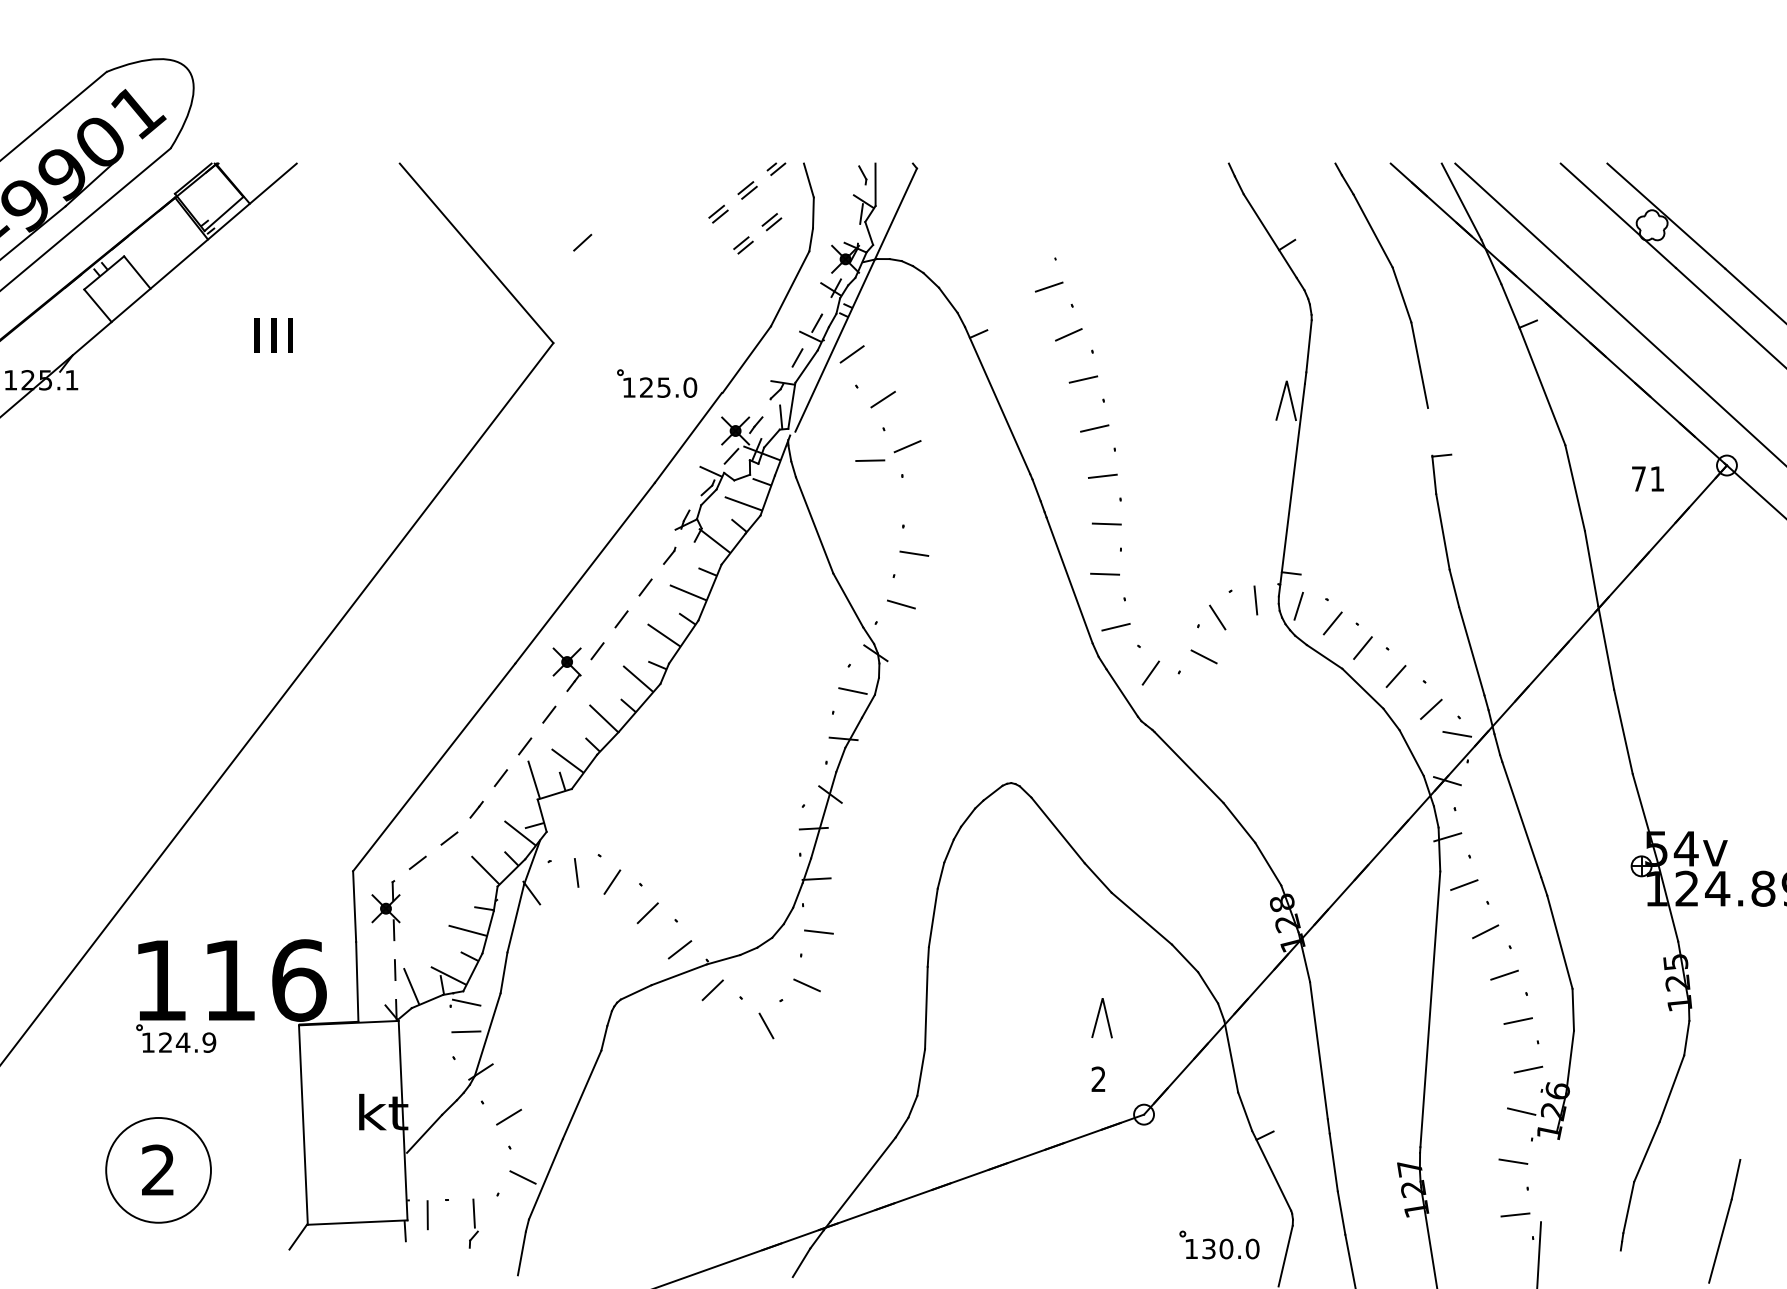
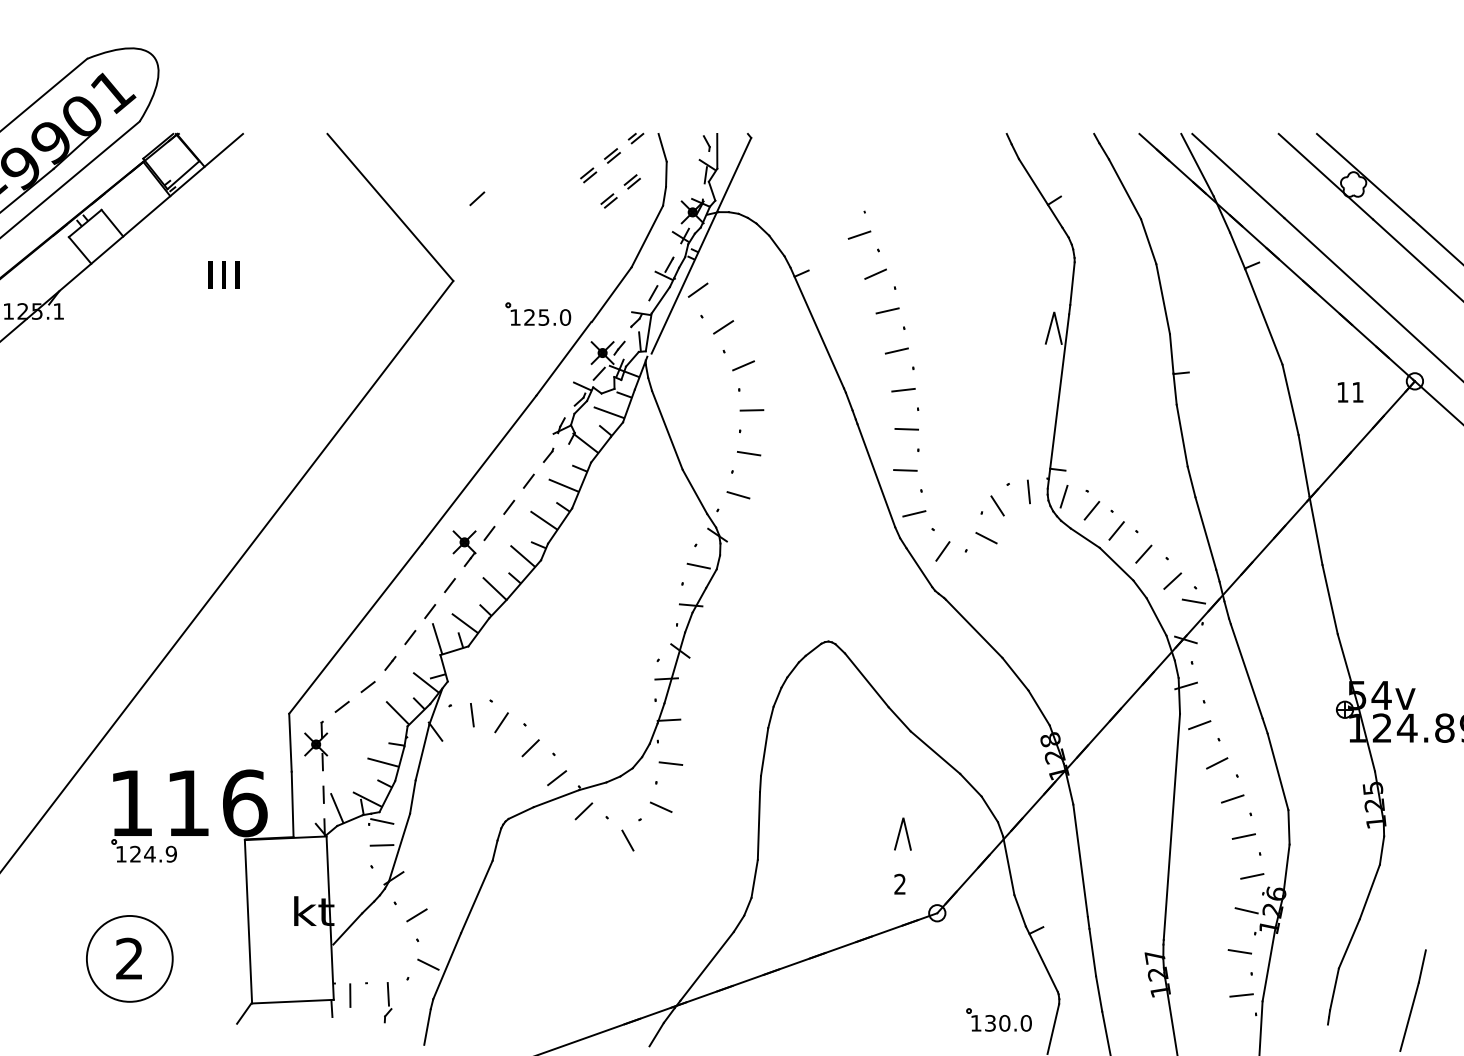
line: (1429, 431) -> (1171, 353), added
line: (869, 460) -> (751, 410), moved
text: (1638, 479) -> (1342, 392), 71 -> 11
line: (1548, 1177) -> (1268, 964), added

